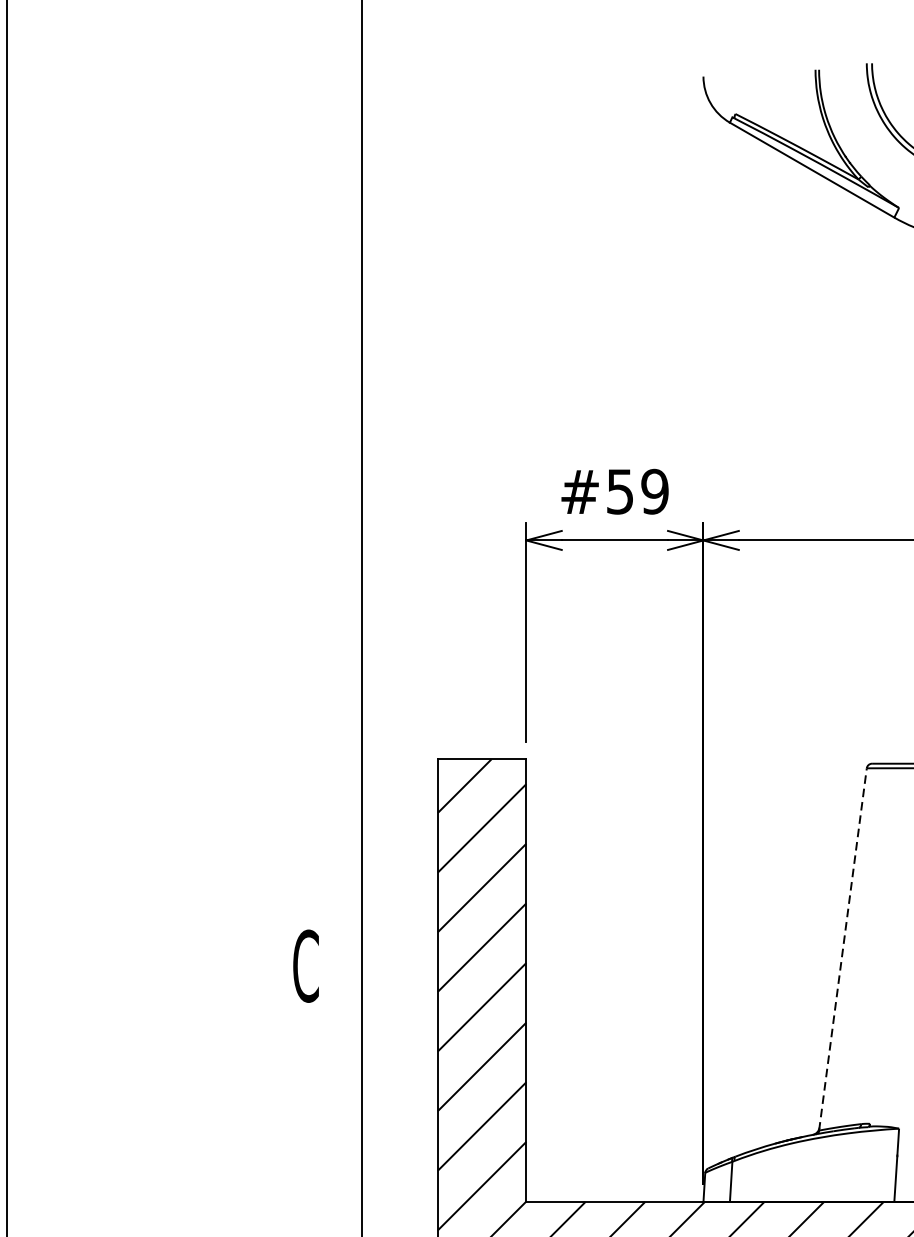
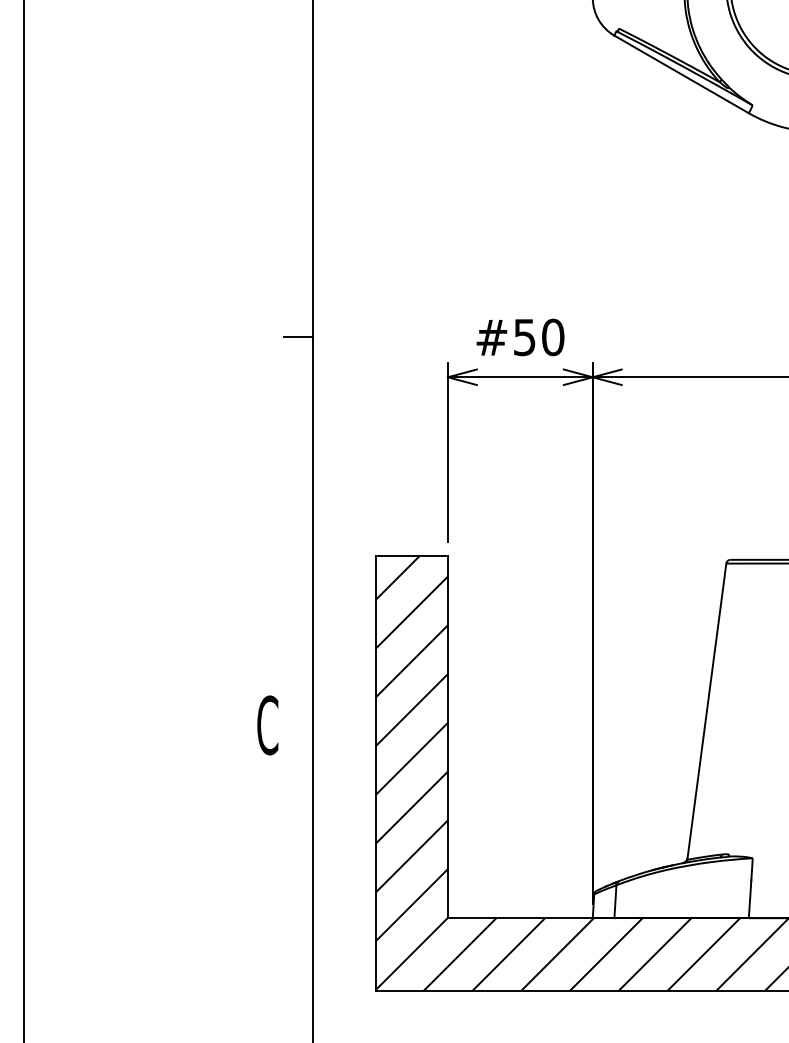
line: (343, 490) -> (298, 336), added
text: (655, 491) -> (553, 337), #59 -> #50
line: (842, 949) -> (706, 711), dashed -> solid

